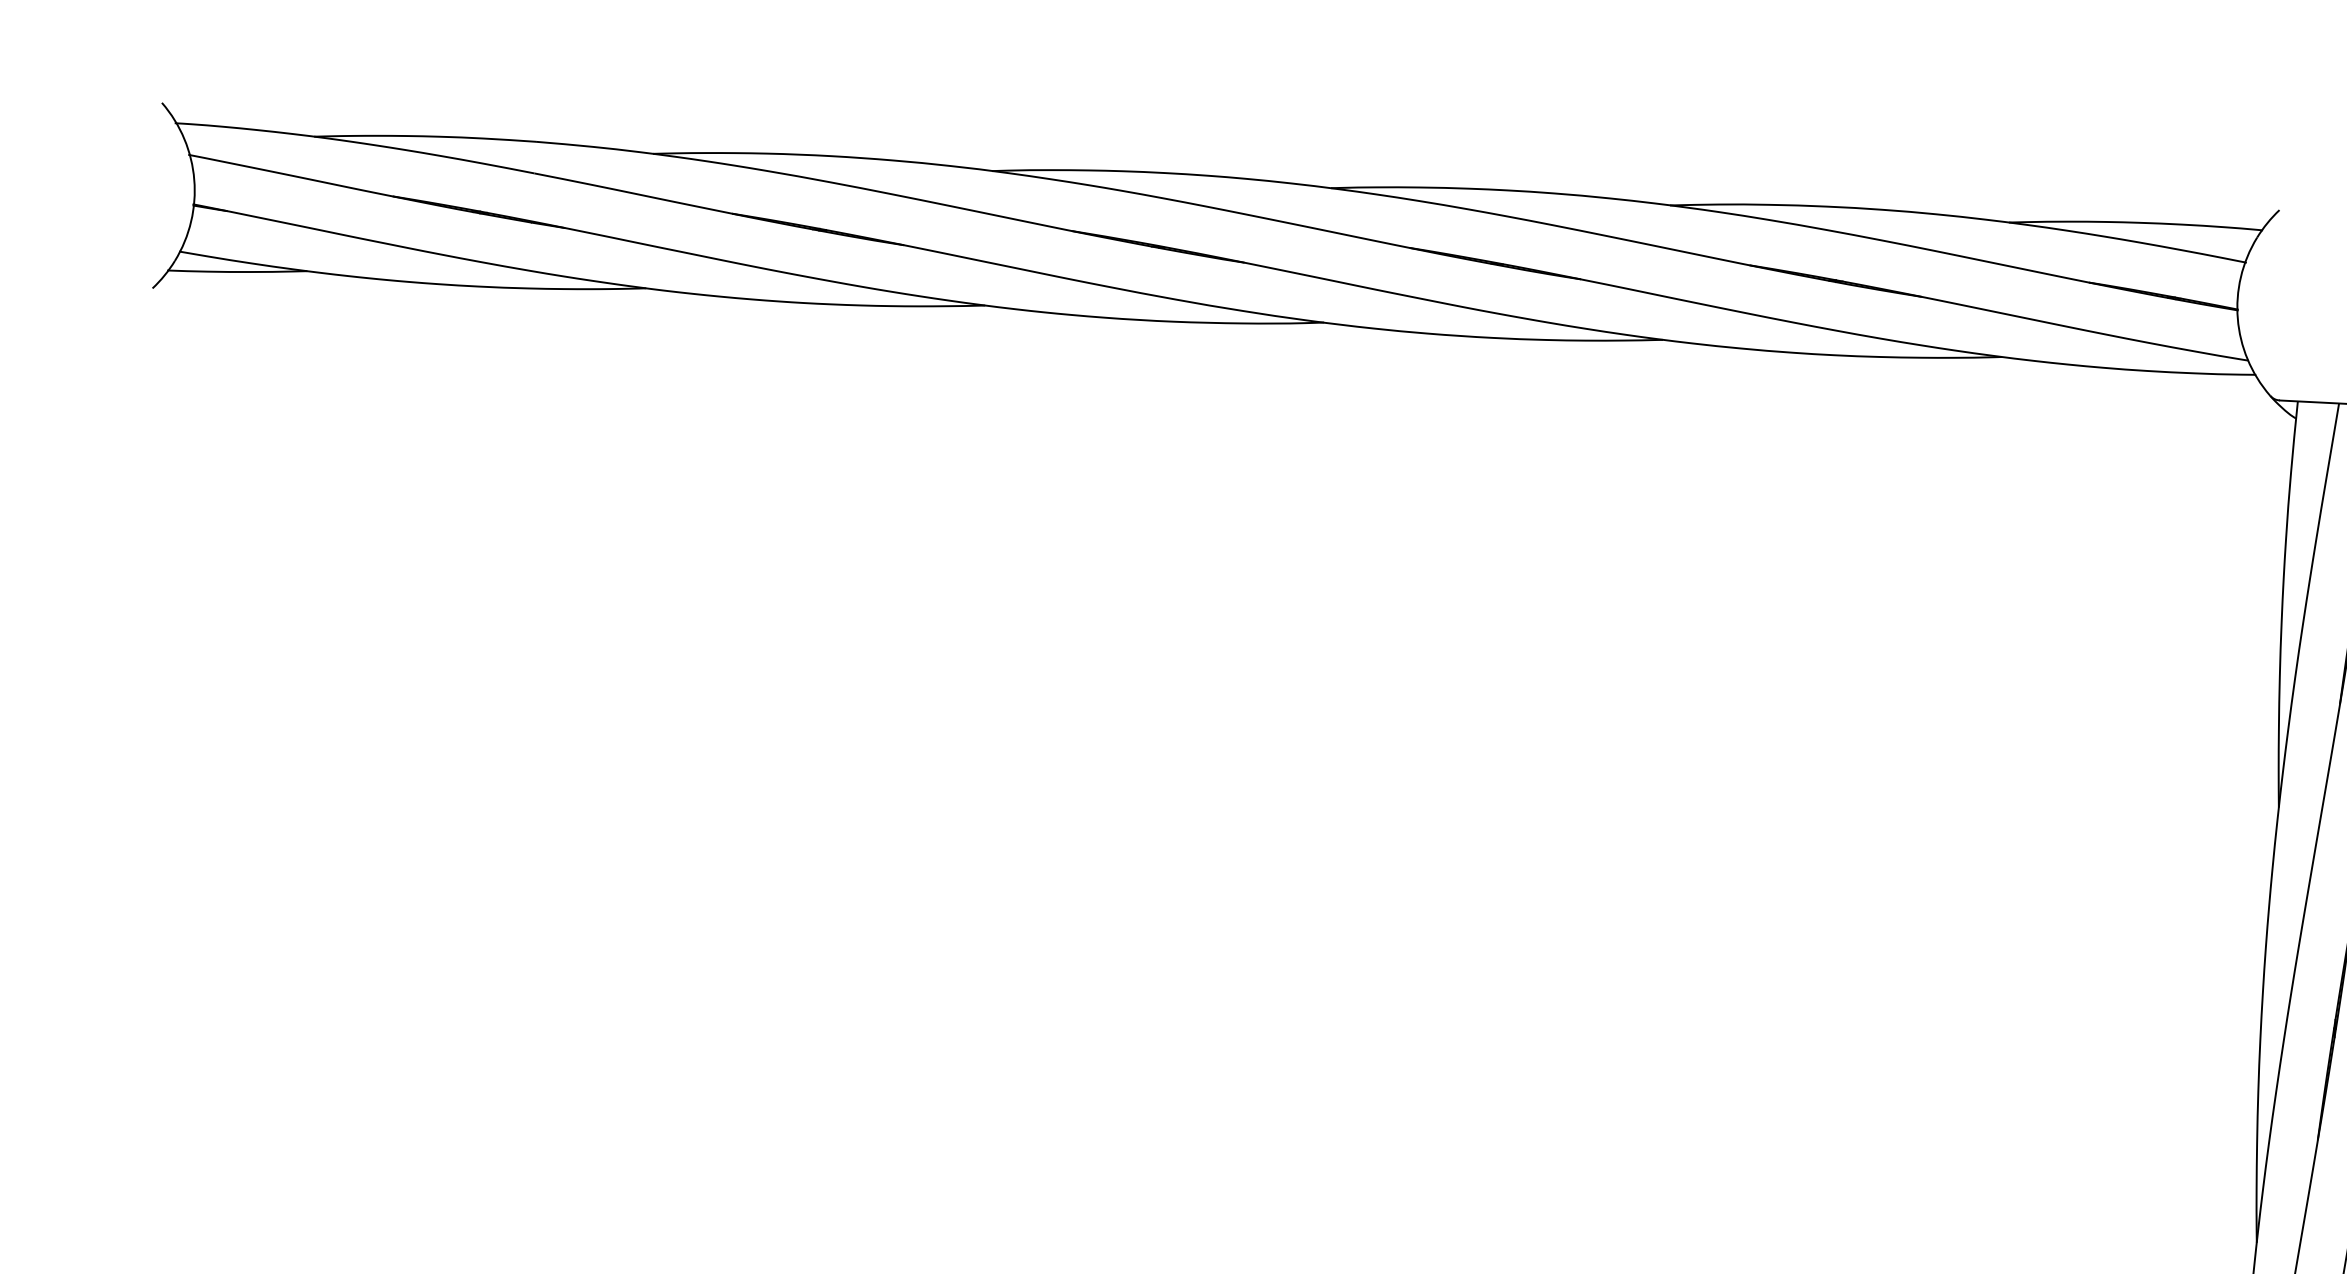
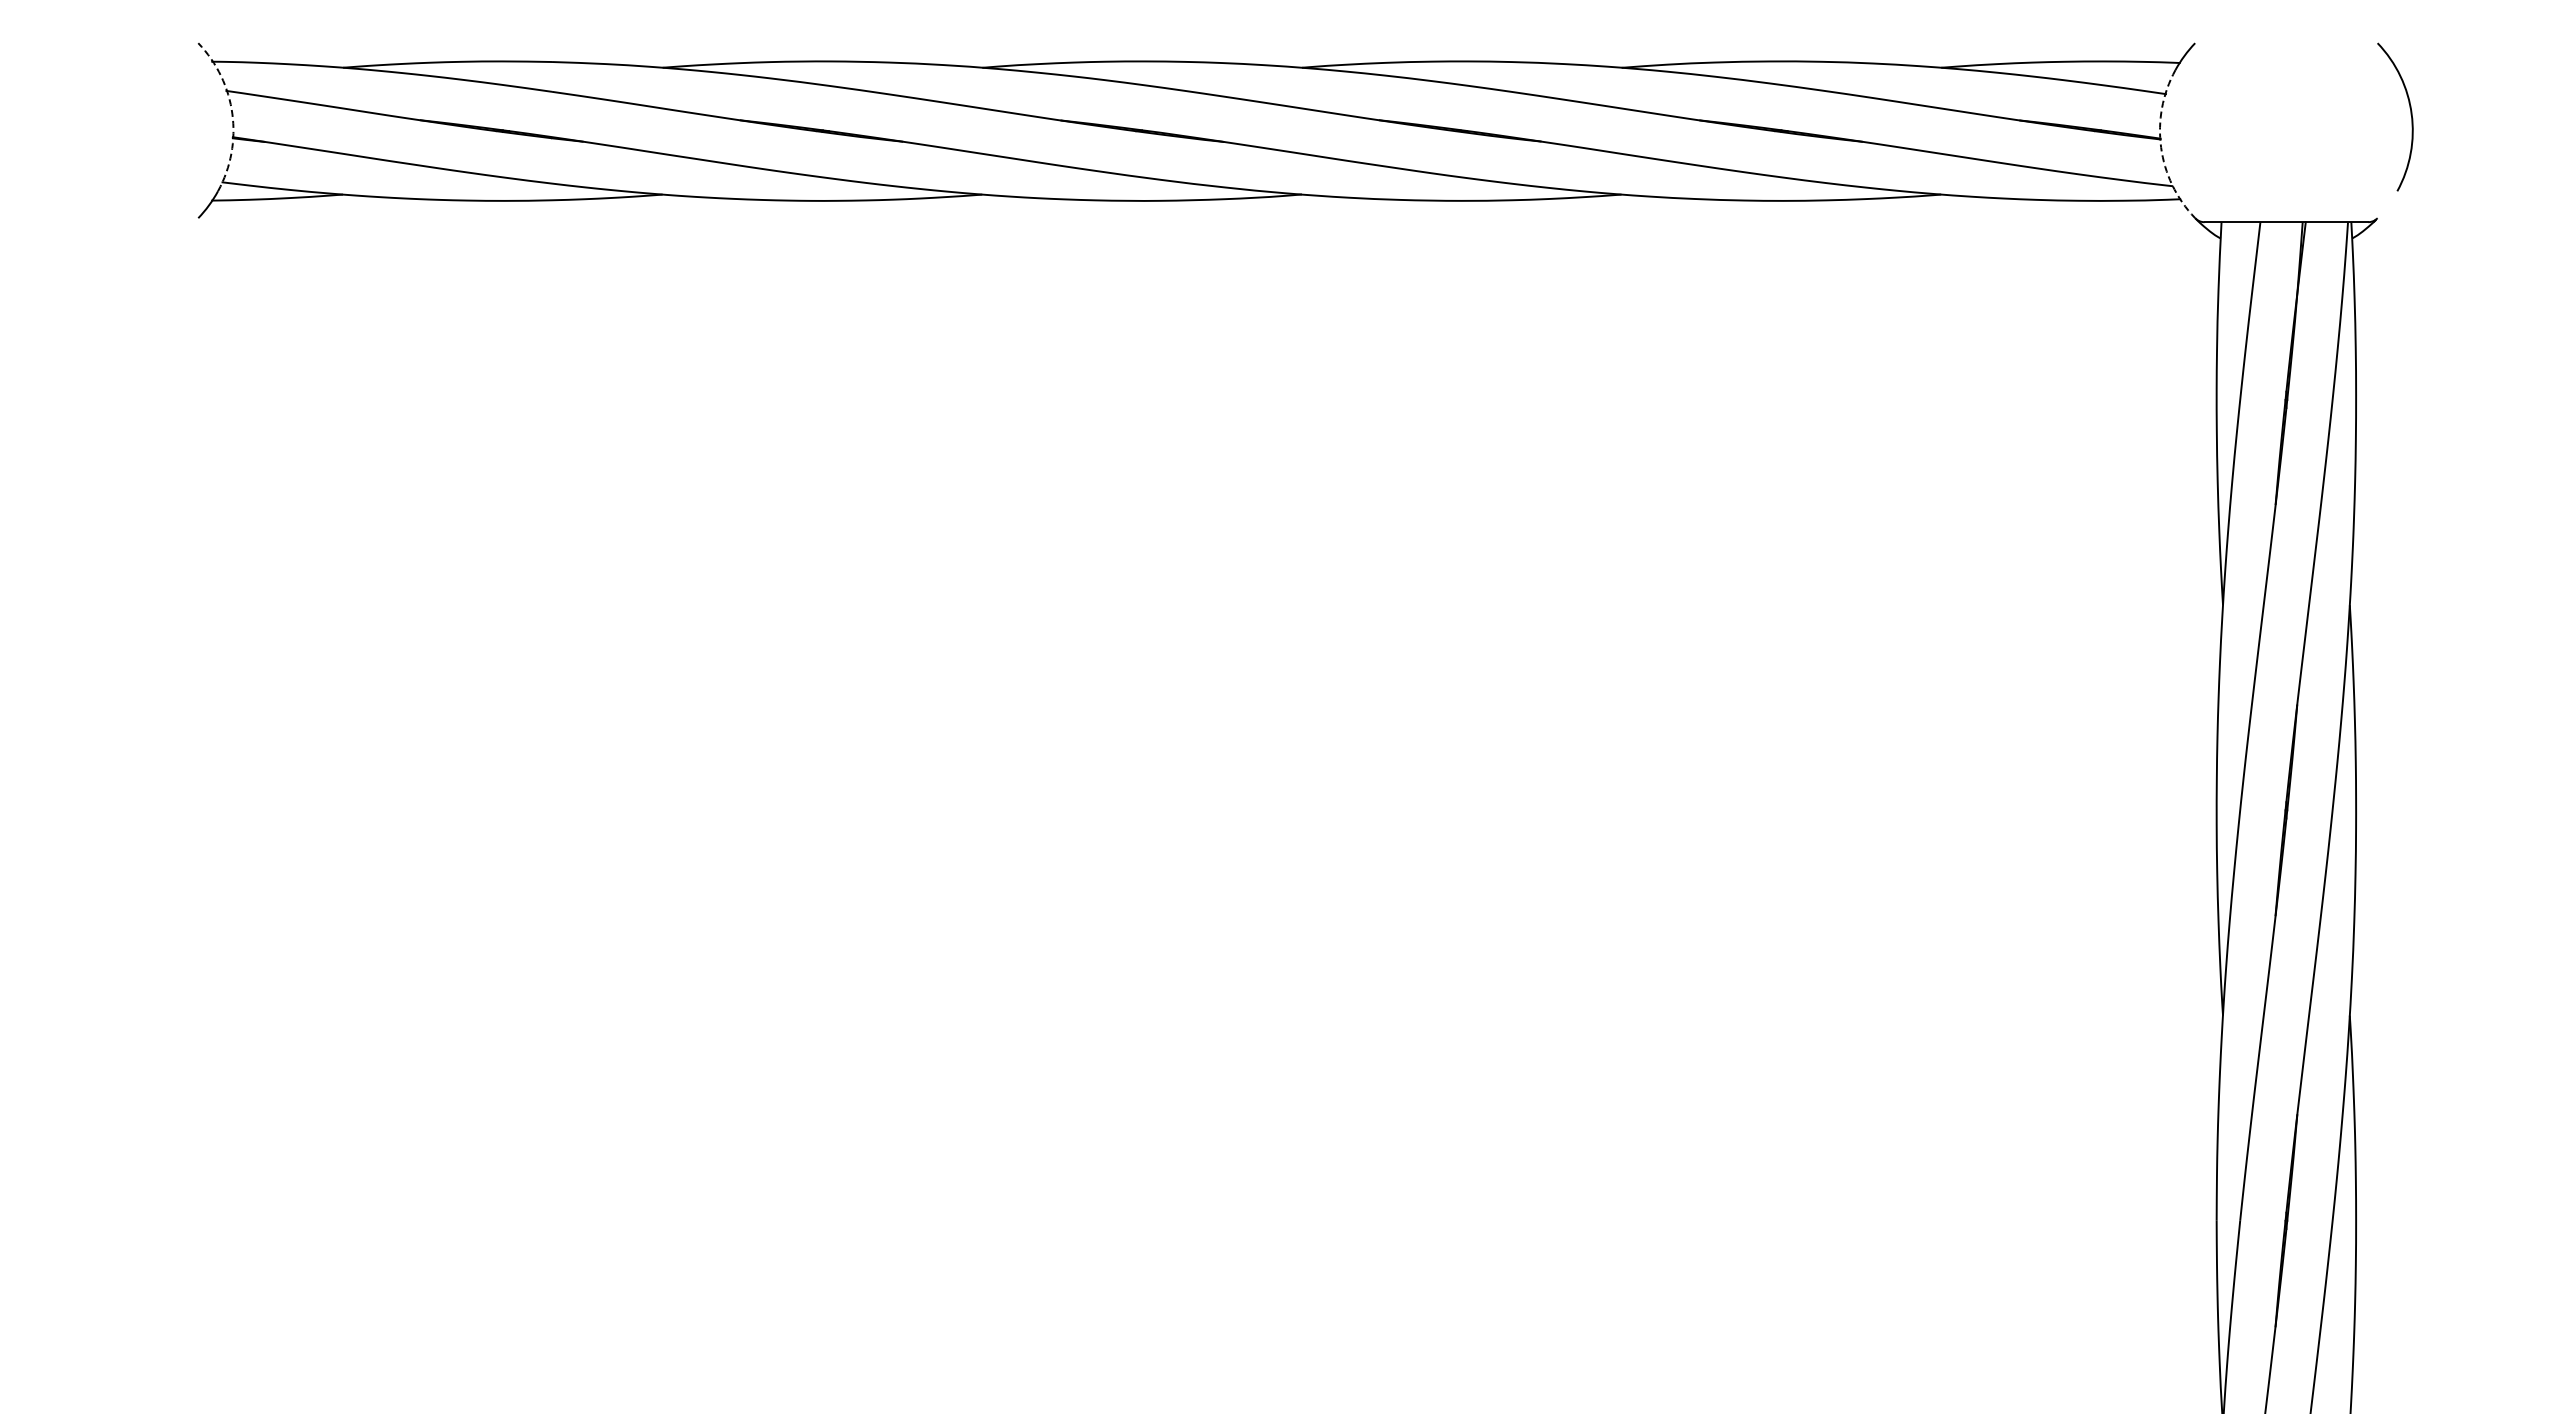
arc: (194, 180) -> (232, 114), solid -> dashed
arc: (2238, 318) -> (2161, 147), solid -> dashed

